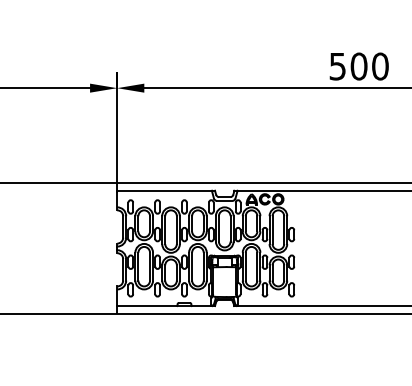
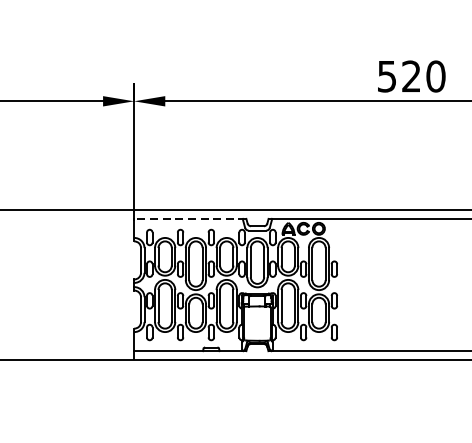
text: (358, 66) -> (410, 76), 500 -> 520
line: (166, 190) -> (190, 218), solid -> dashed

